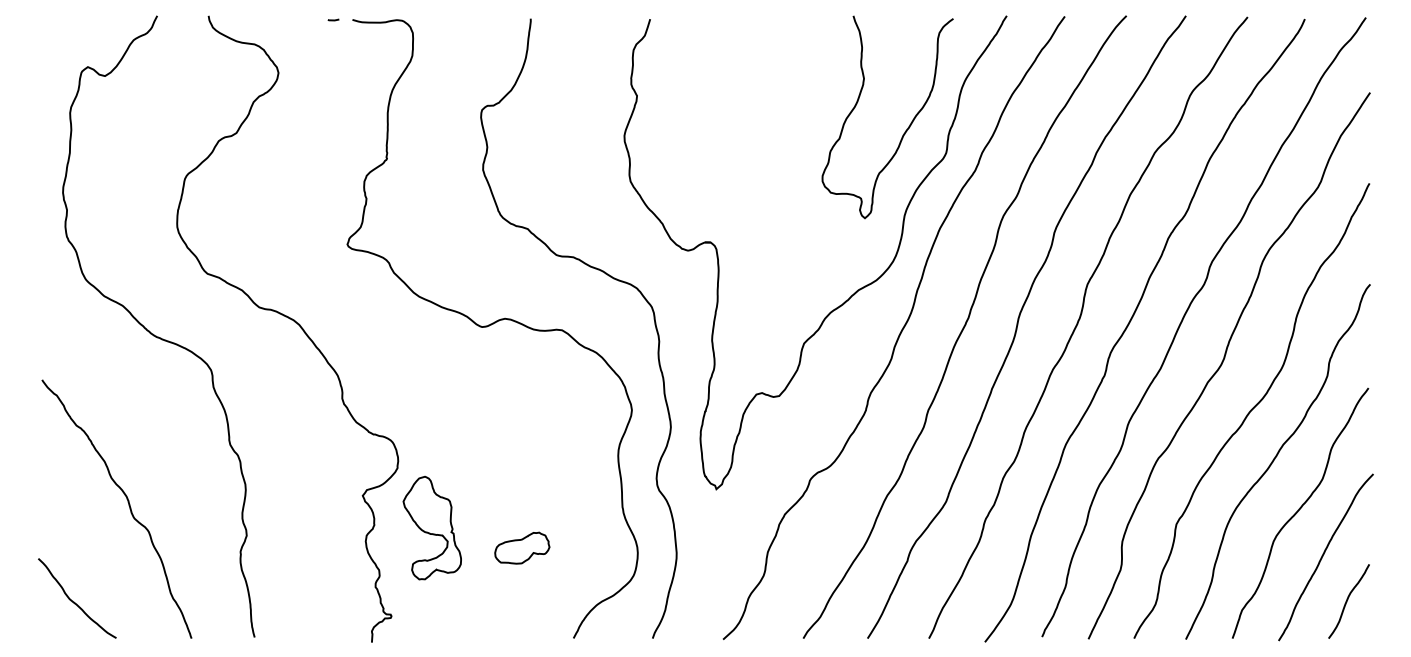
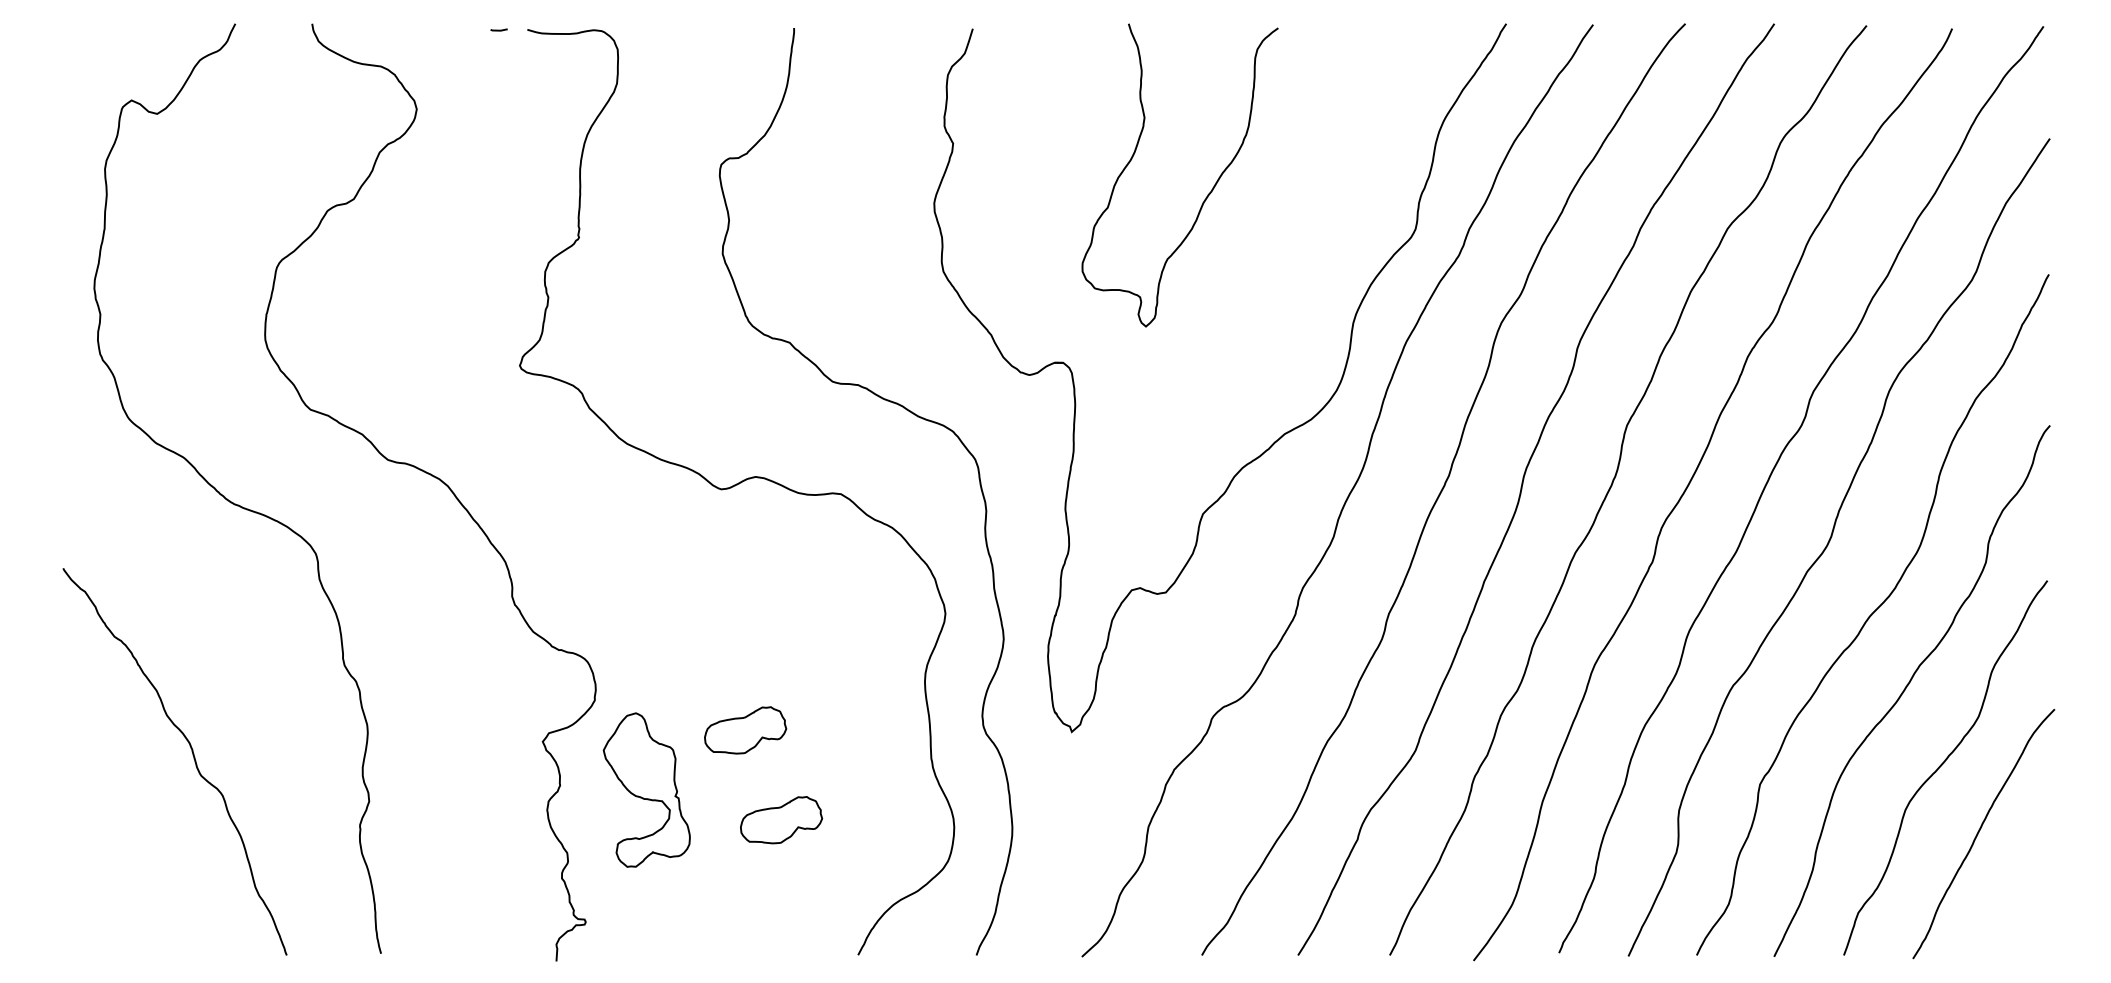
curve: (905, 130) -> (1206, 195), moved
part: (498, 487) -> (745, 729), added
curve: (74, 601) -> (111, 899), removed
curve: (1347, 601) -> (2015, 899), removed

